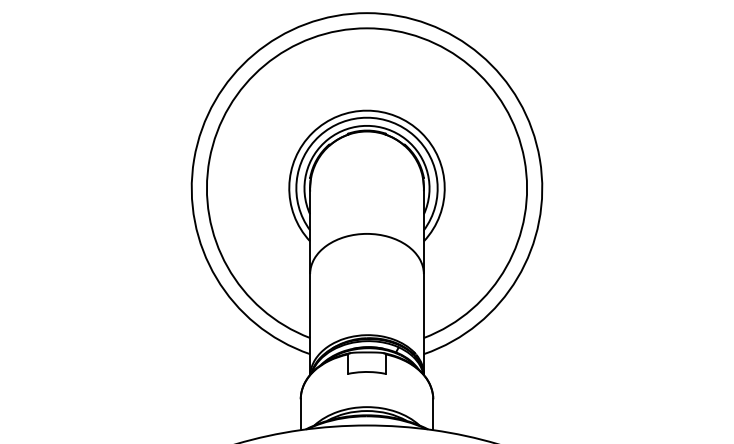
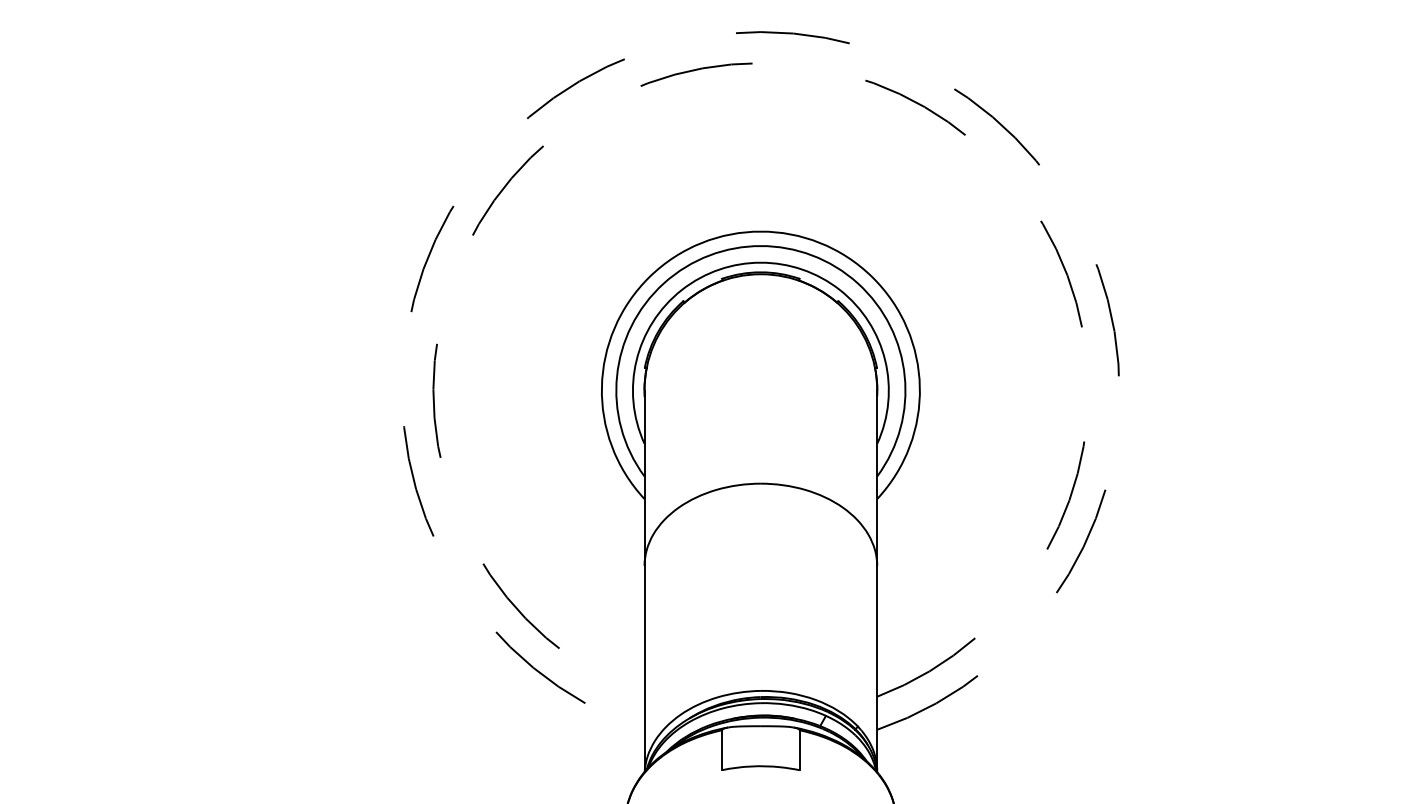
arc: (367, 13) -> (761, 32), solid -> dashed
arc: (367, 28) -> (761, 63), solid -> dashed

